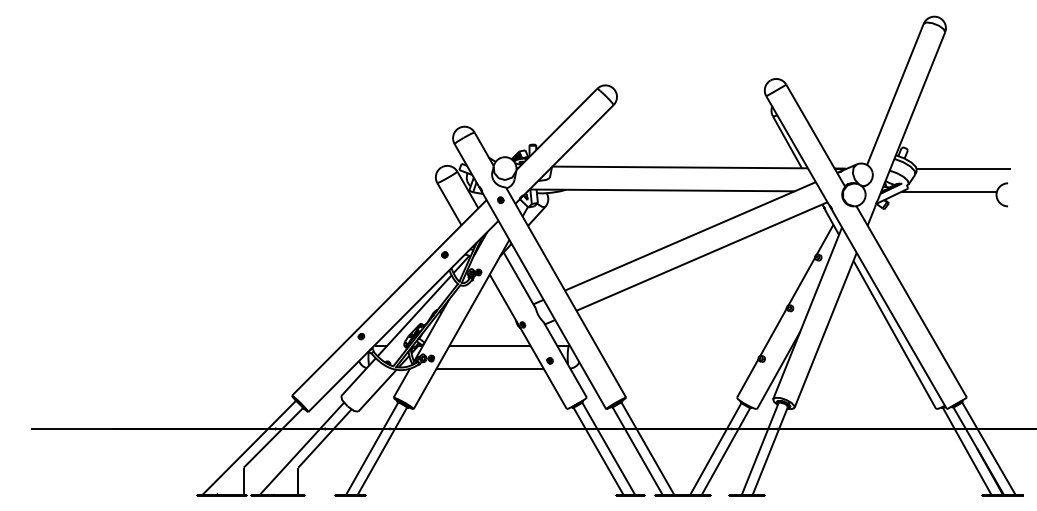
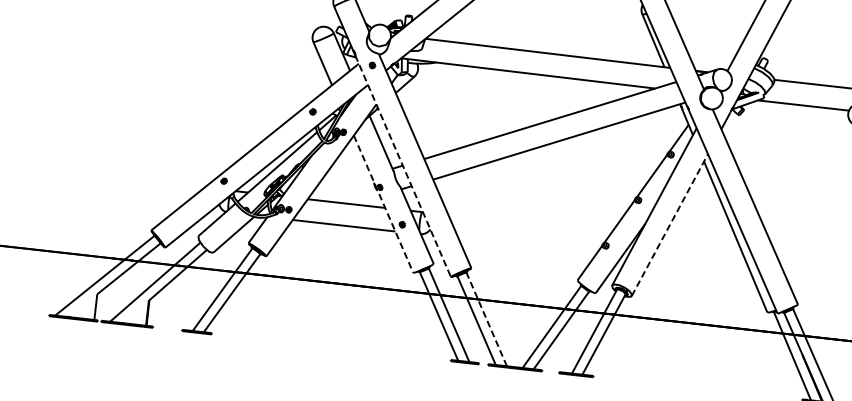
line: (544, 300) -> (403, 166), solid -> dashed
line: (825, 329) -> (669, 224), solid -> dashed
line: (528, 341) -> (383, 203), solid -> dashed
line: (647, 448) -> (486, 319), solid -> dashed

